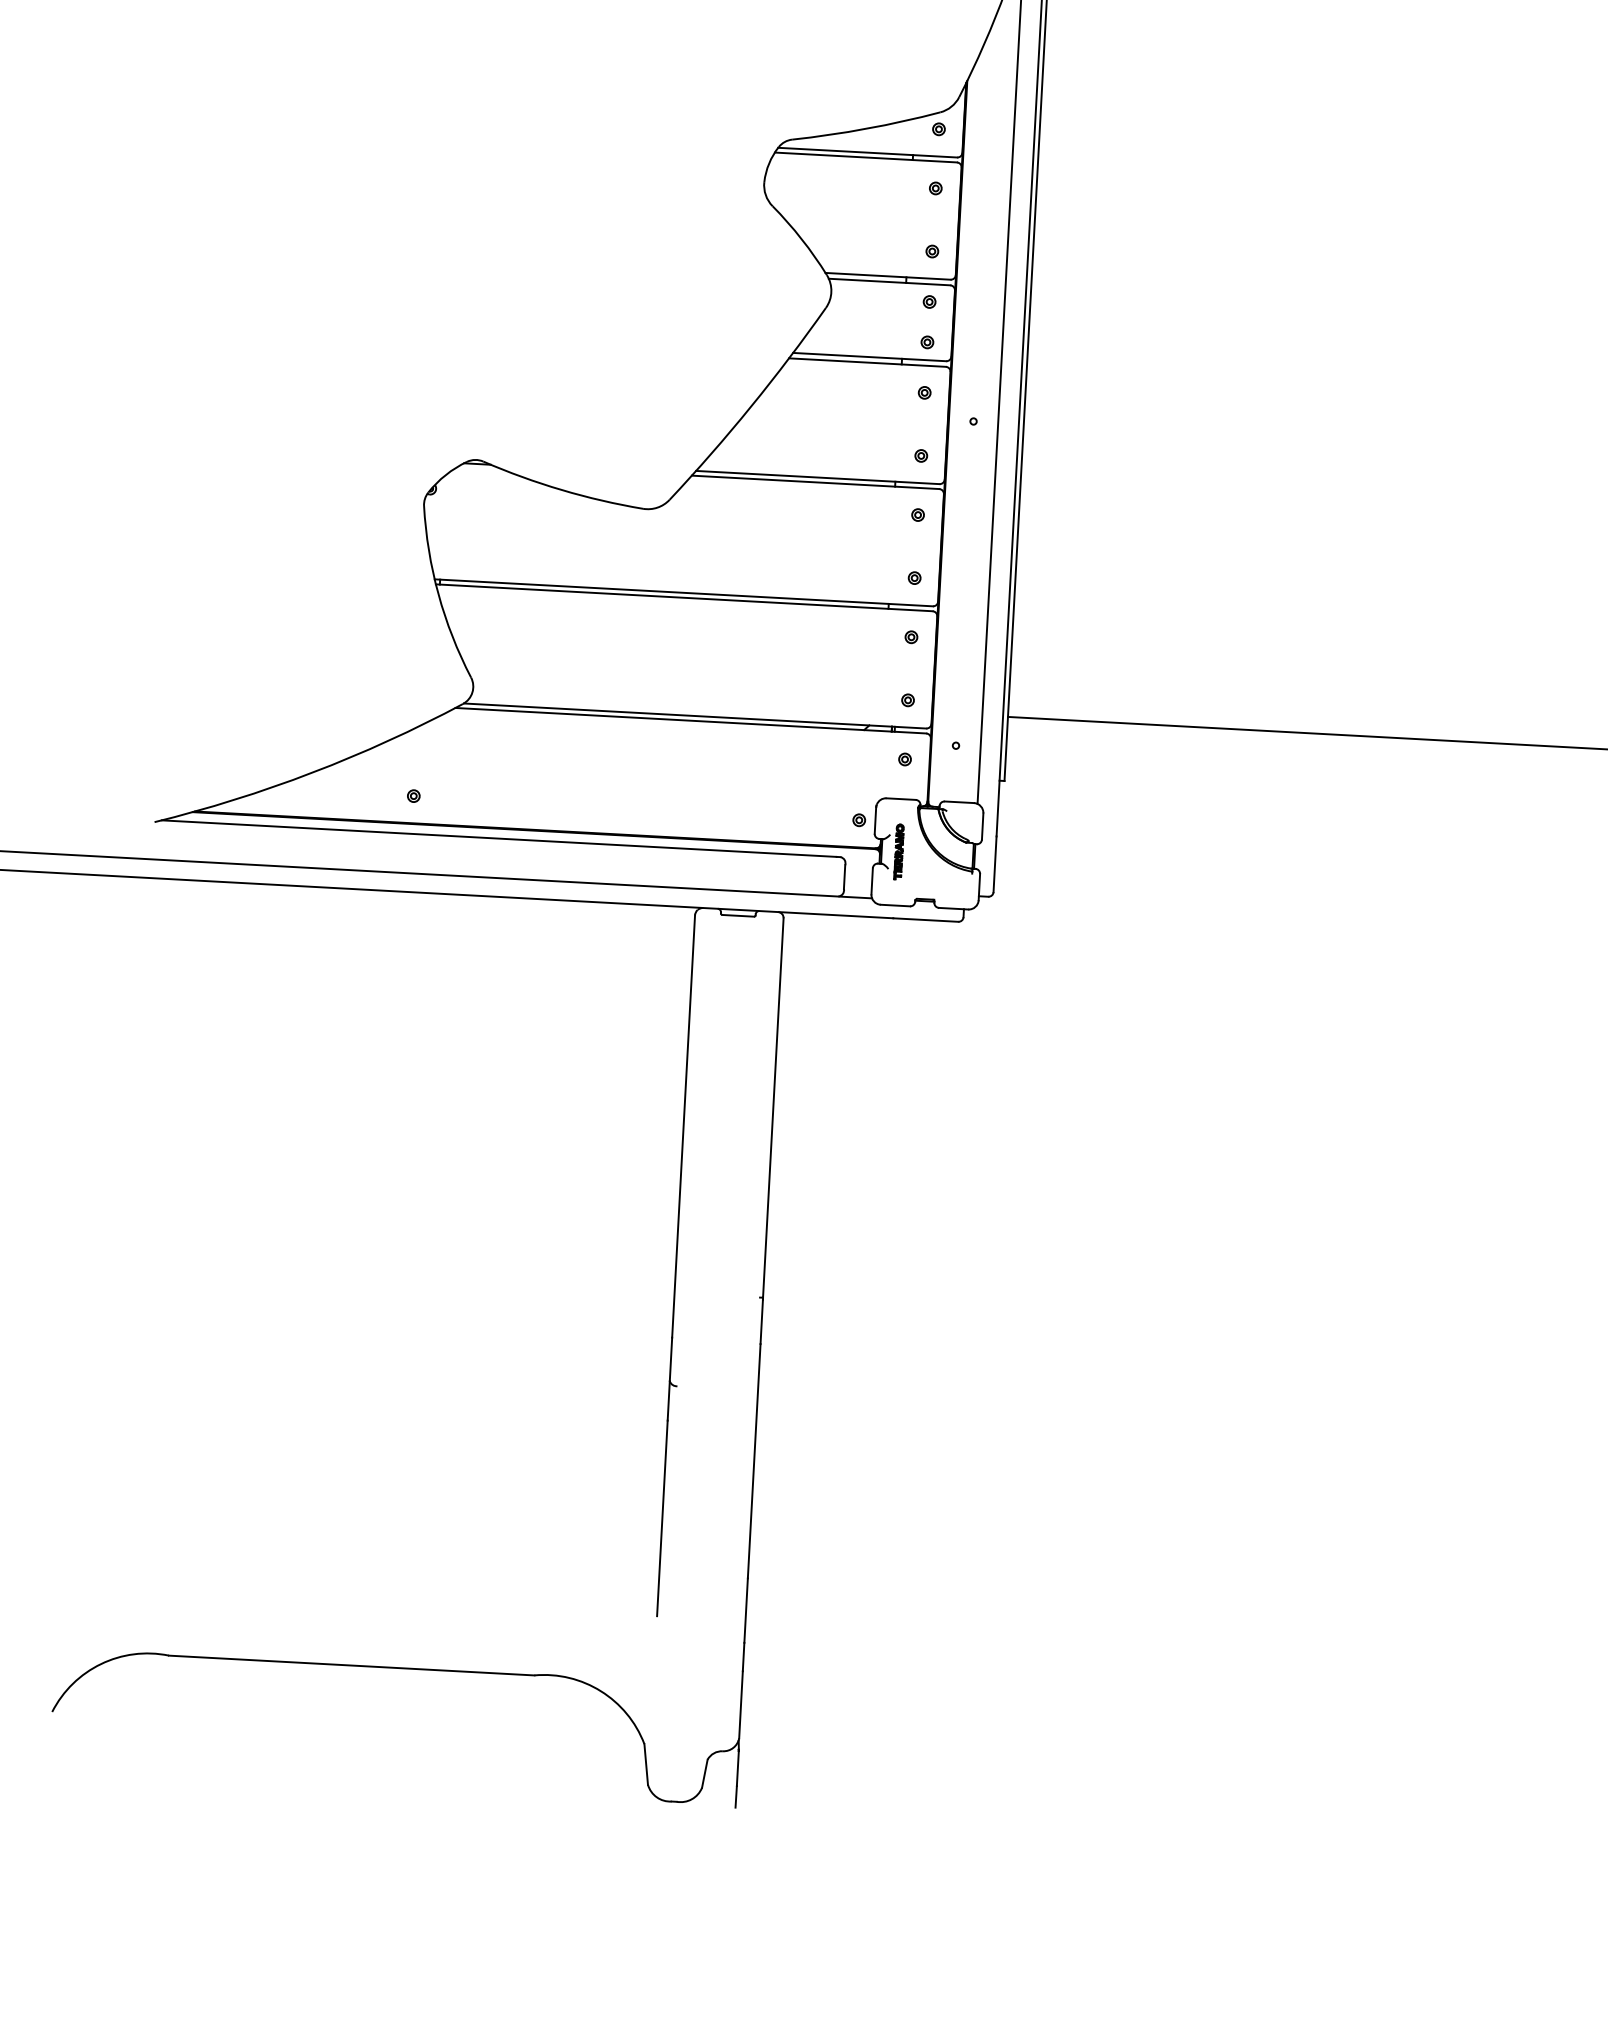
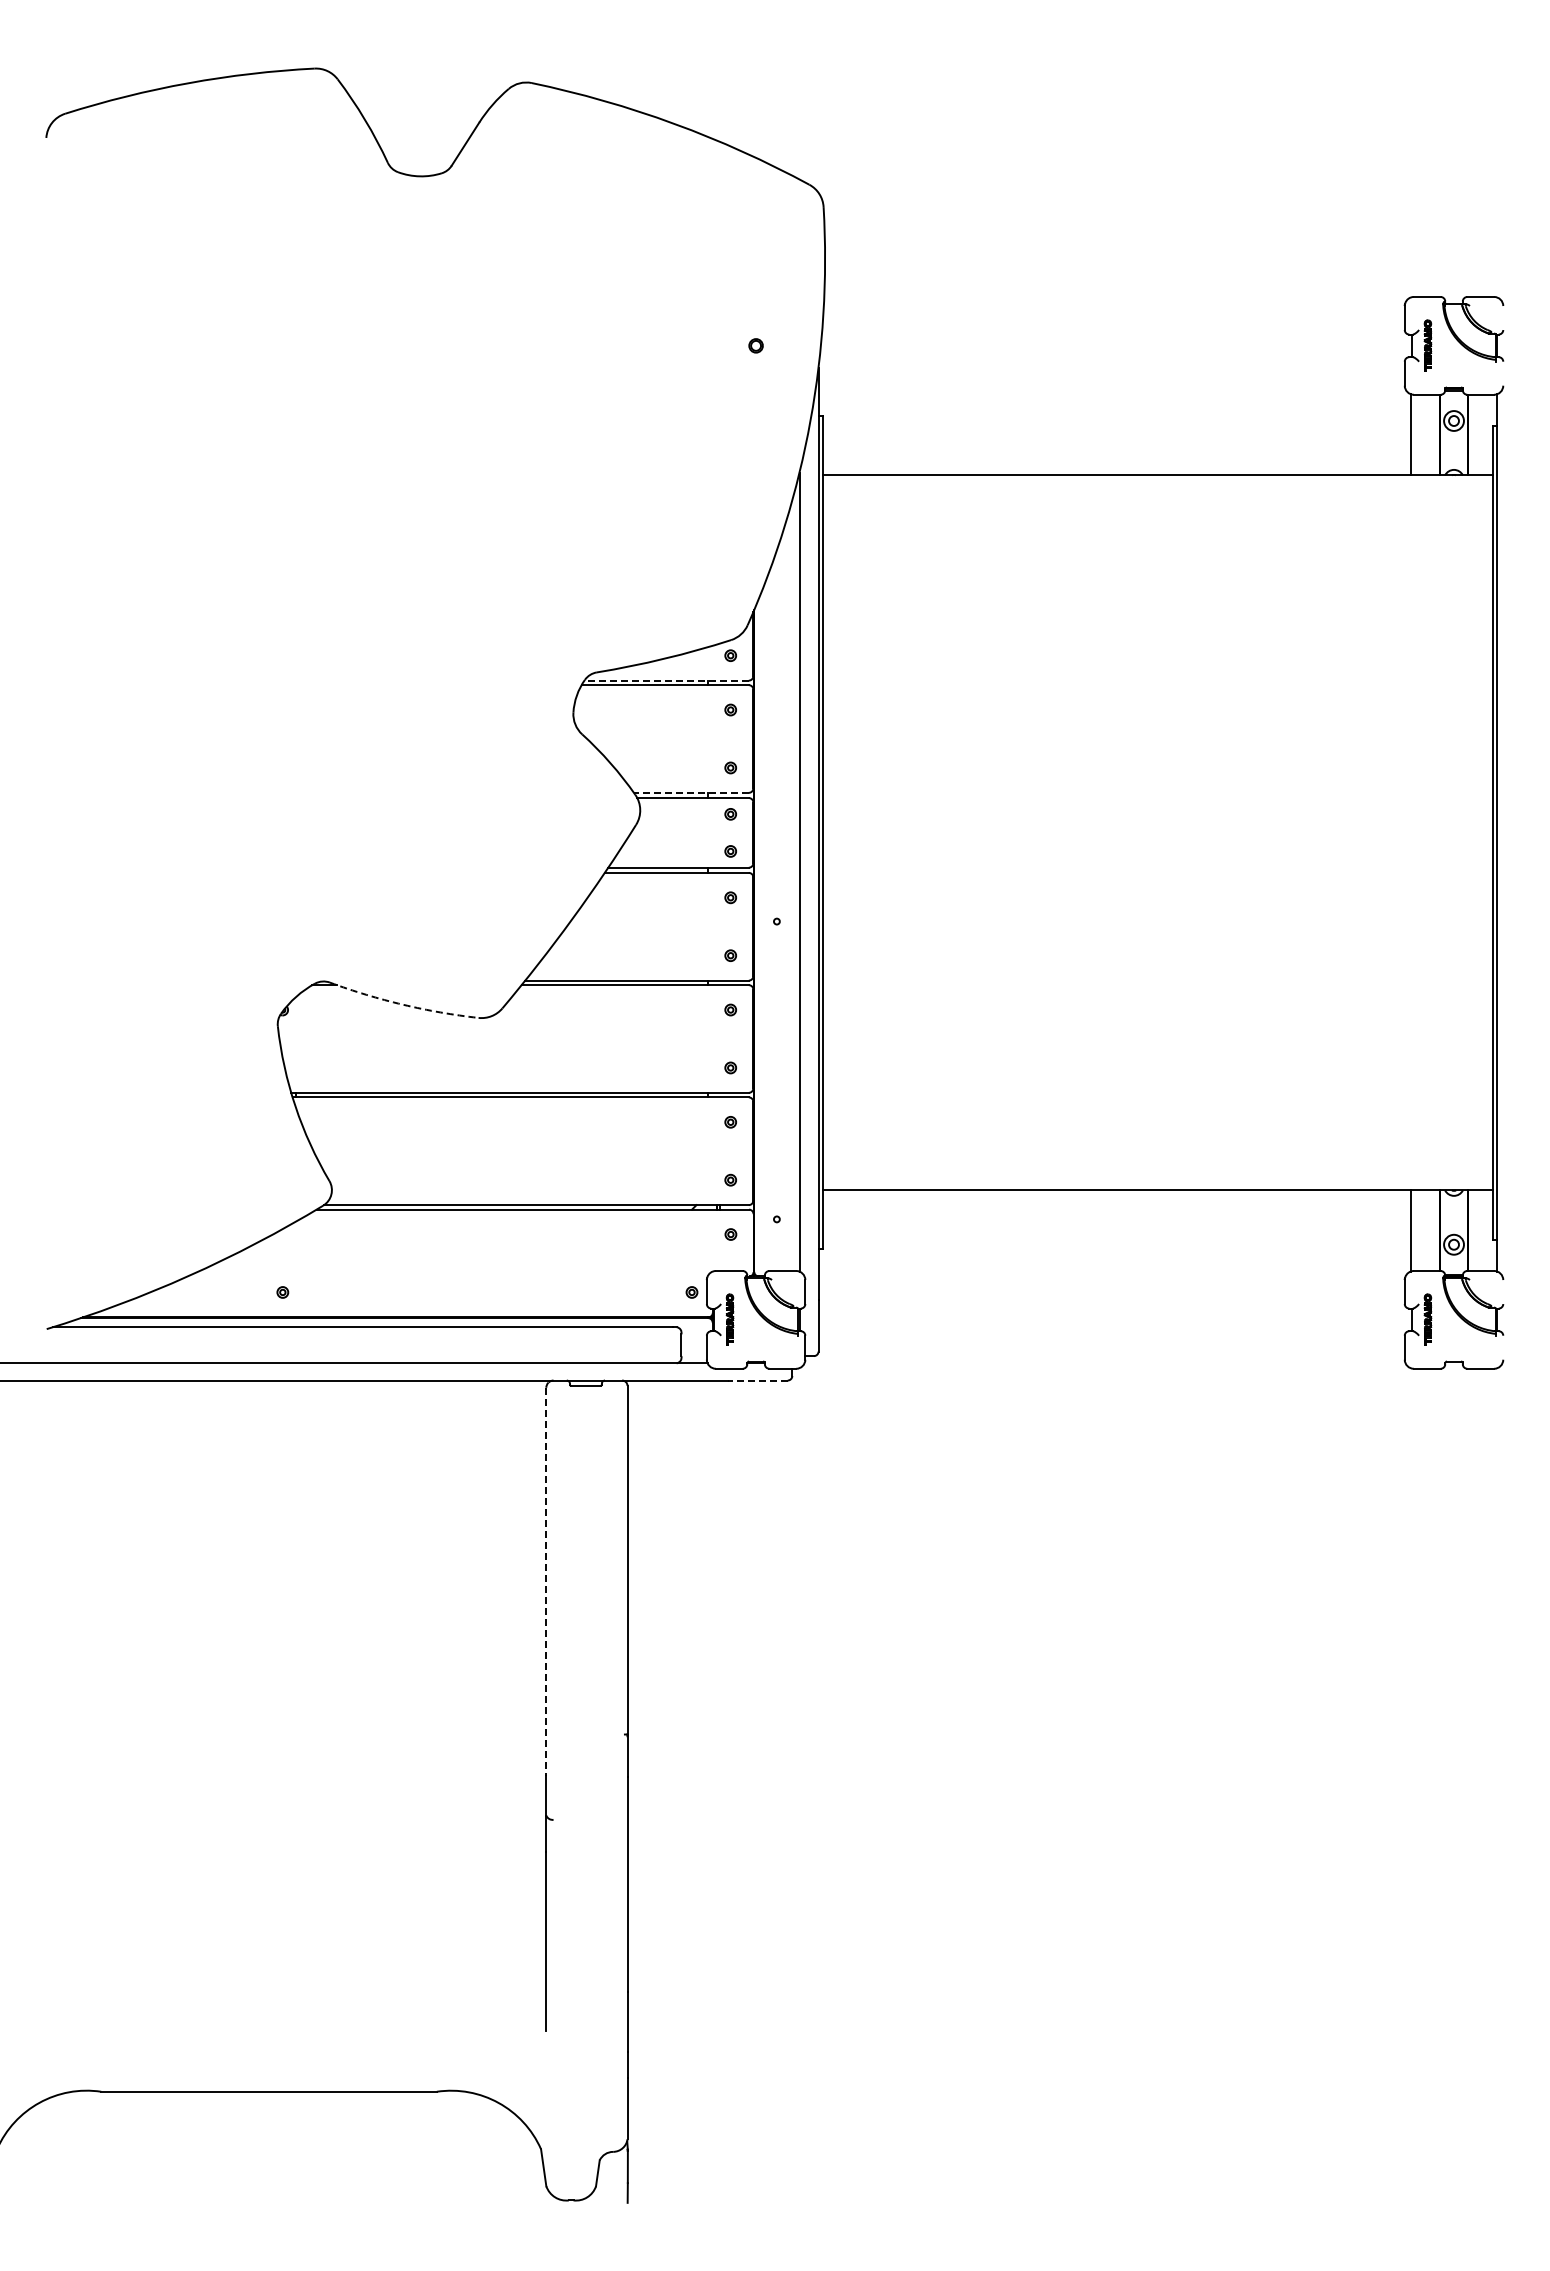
line: (867, 152) -> (666, 680), solid -> dashed
line: (887, 275) -> (690, 792), solid -> dashed
arc: (562, 489) -> (403, 1004), solid -> dashed
line: (925, 919) -> (757, 1380), solid -> dashed
line: (683, 1126) -> (546, 1581), solid -> dashed

